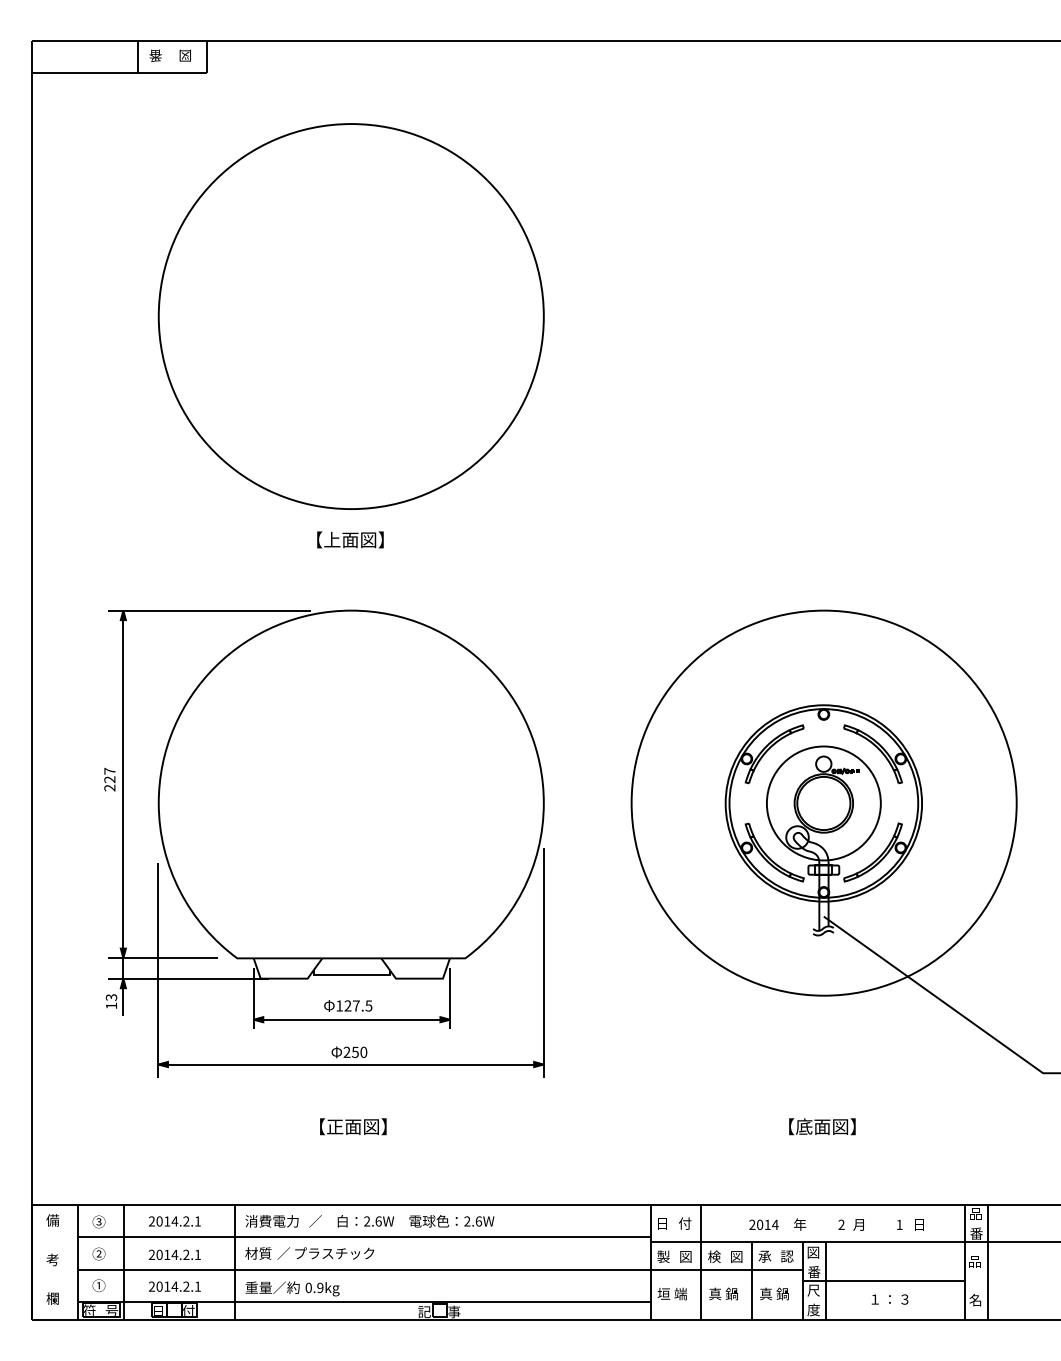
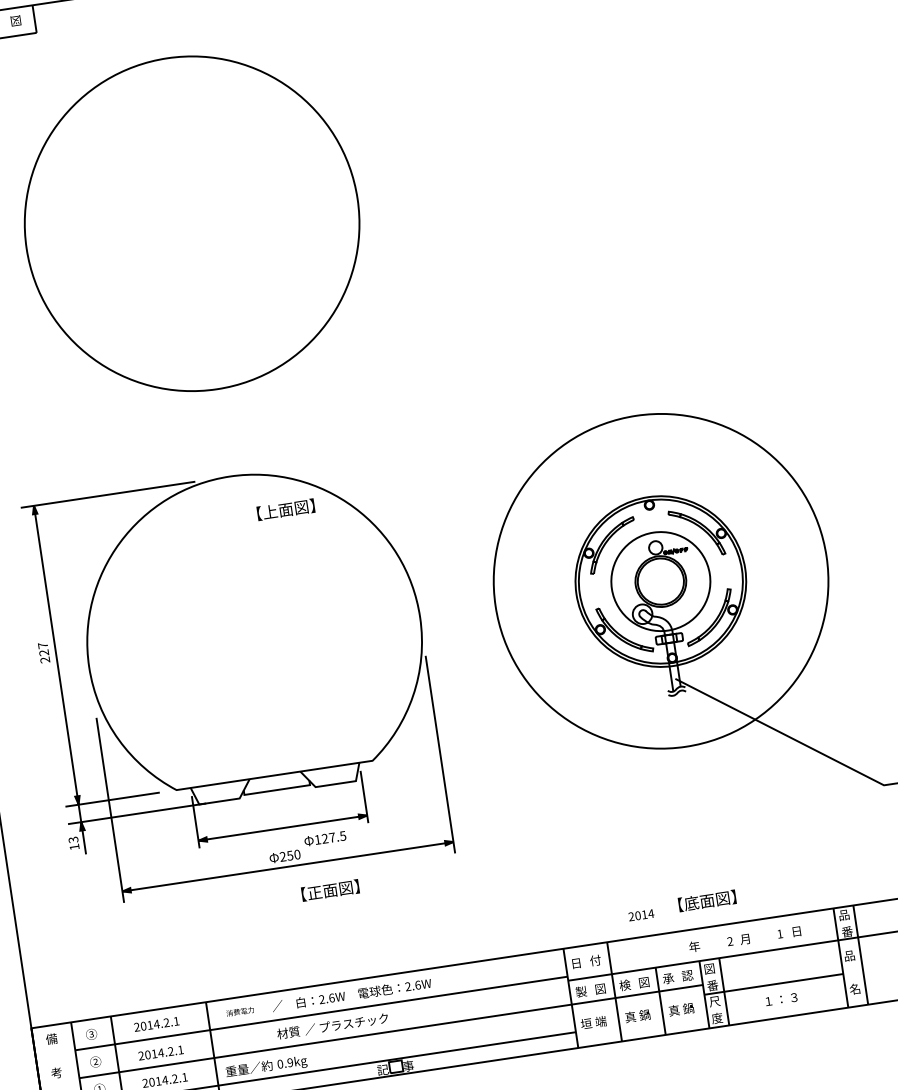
text: (350, 539) -> (285, 509), moved
text: (348, 1005) -> (325, 838), moved
text: (353, 1126) -> (330, 890), moved
text: (822, 1126) -> (707, 900), moved
part: (271, 1221) -> (239, 1011), size x0.6
text: (763, 1224) -> (640, 915), moved
text: (309, 1253) -> (332, 1026), moved

